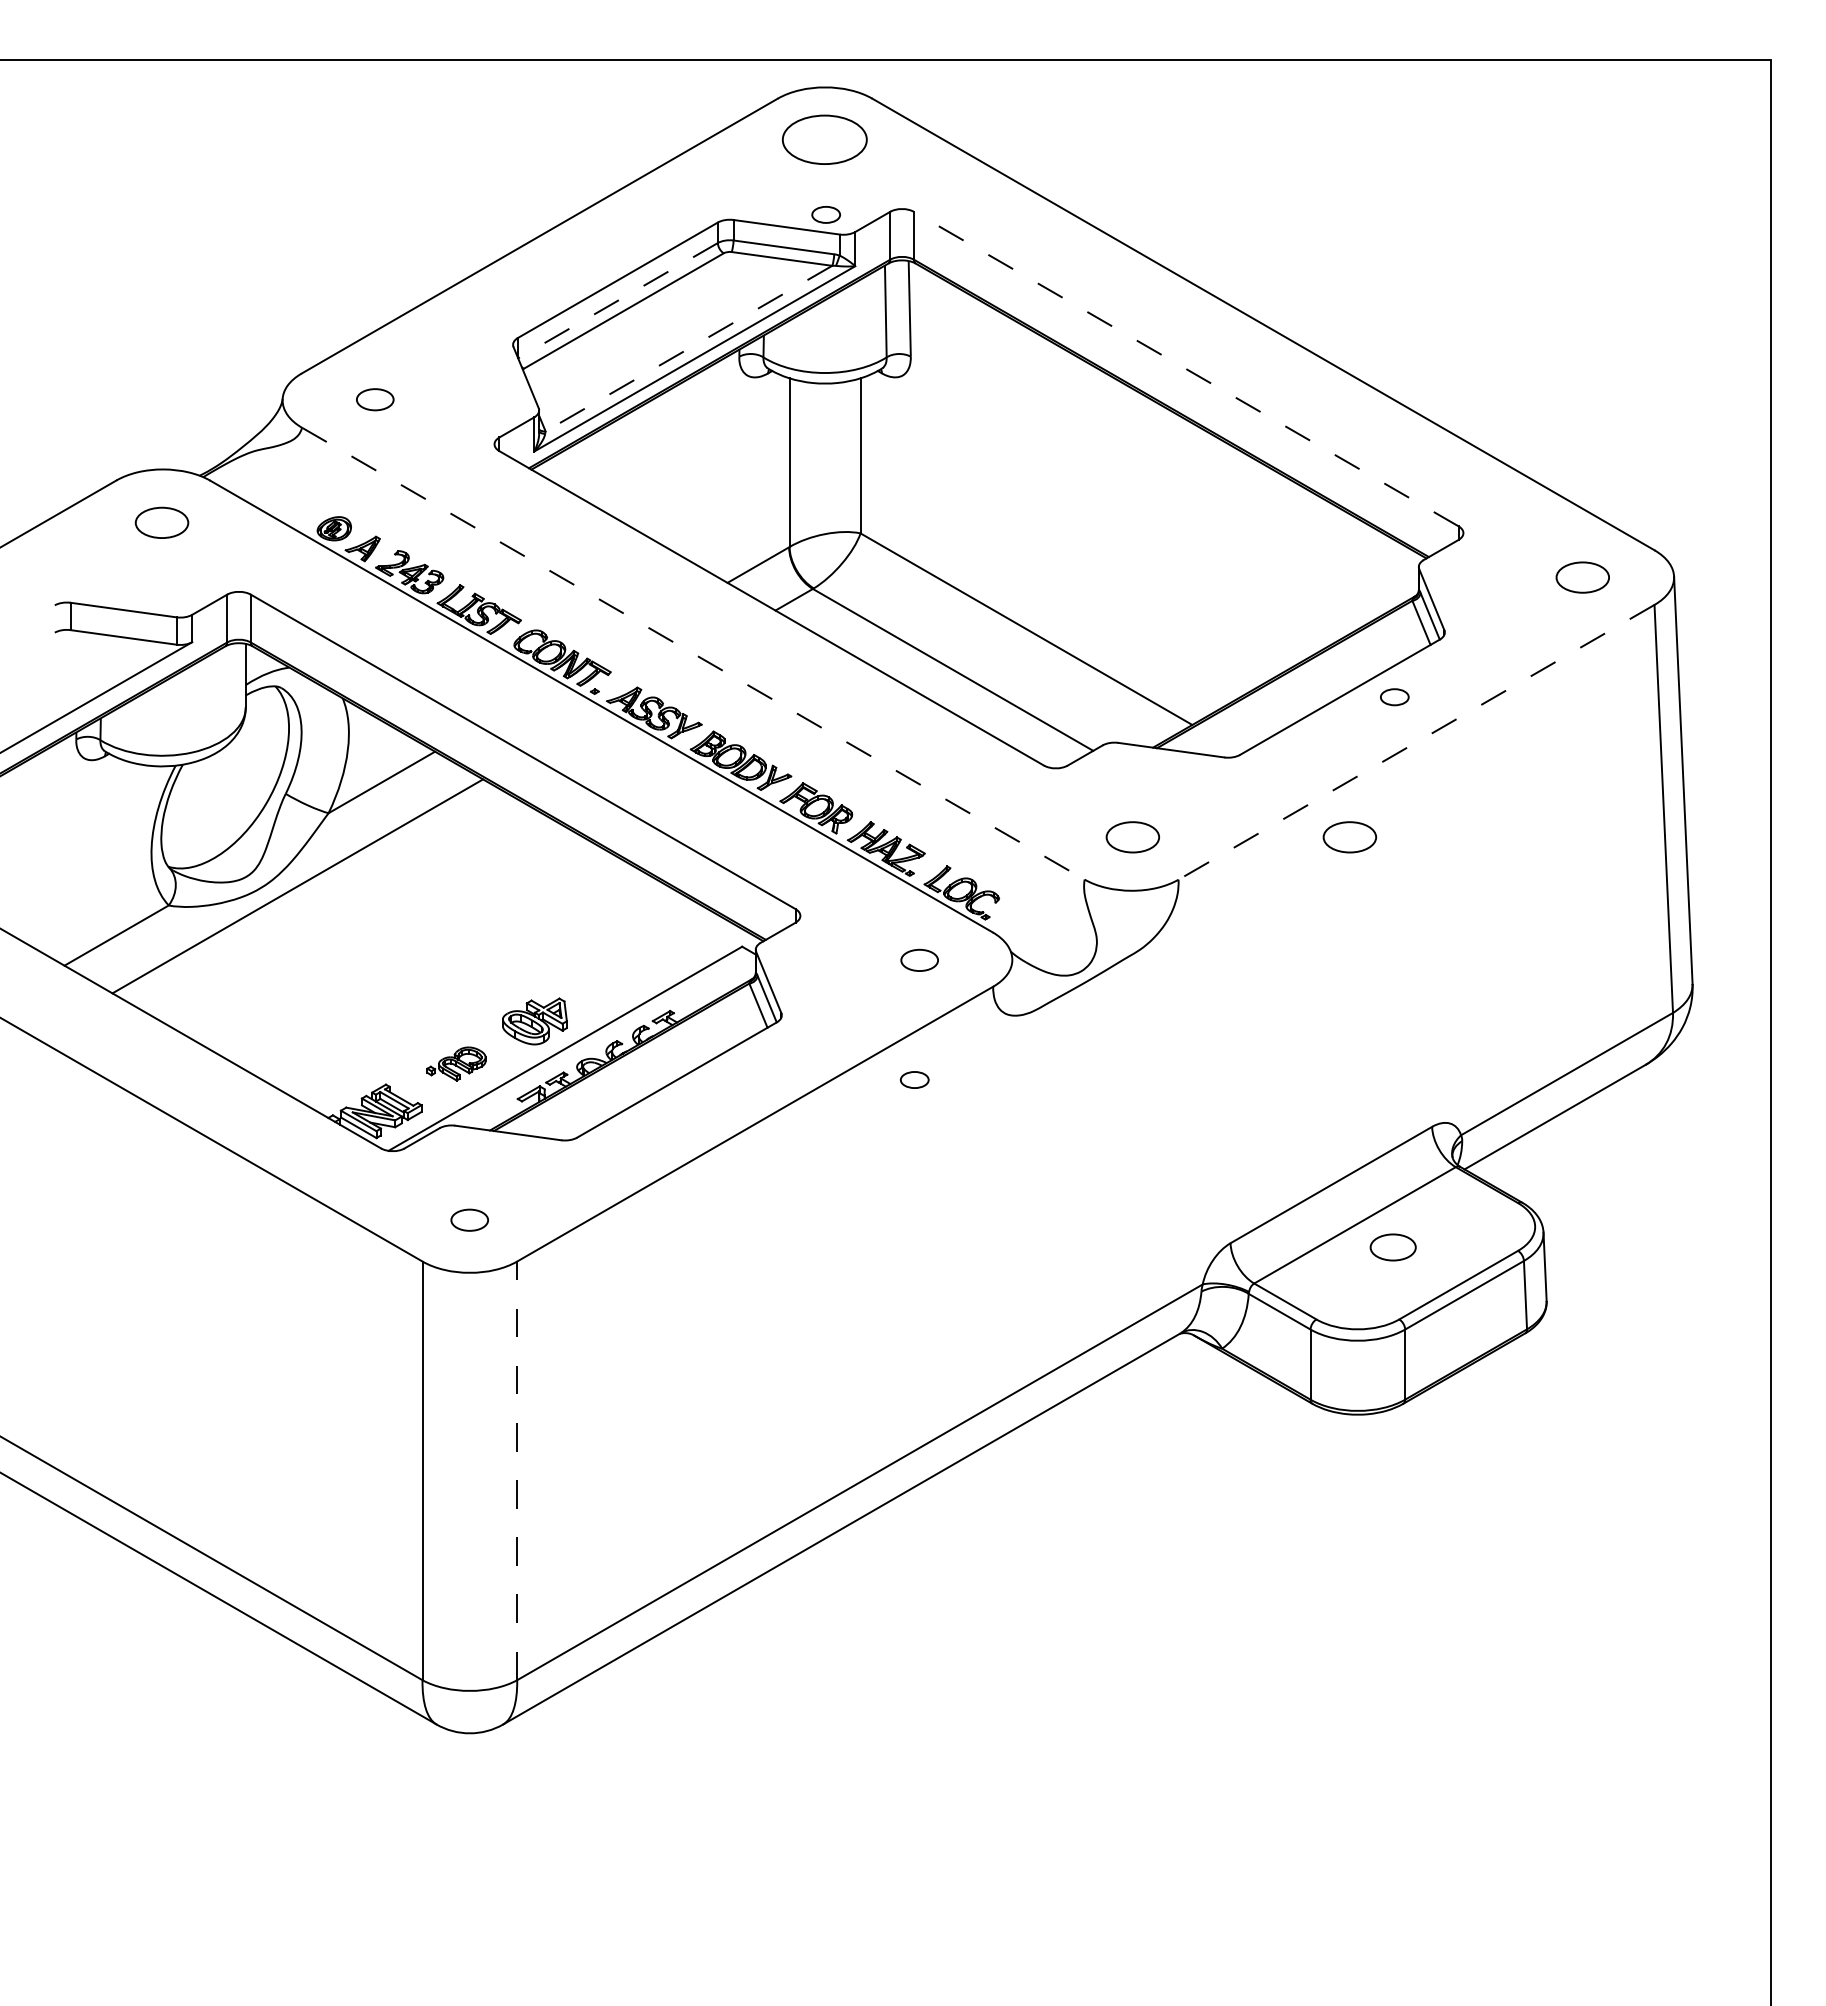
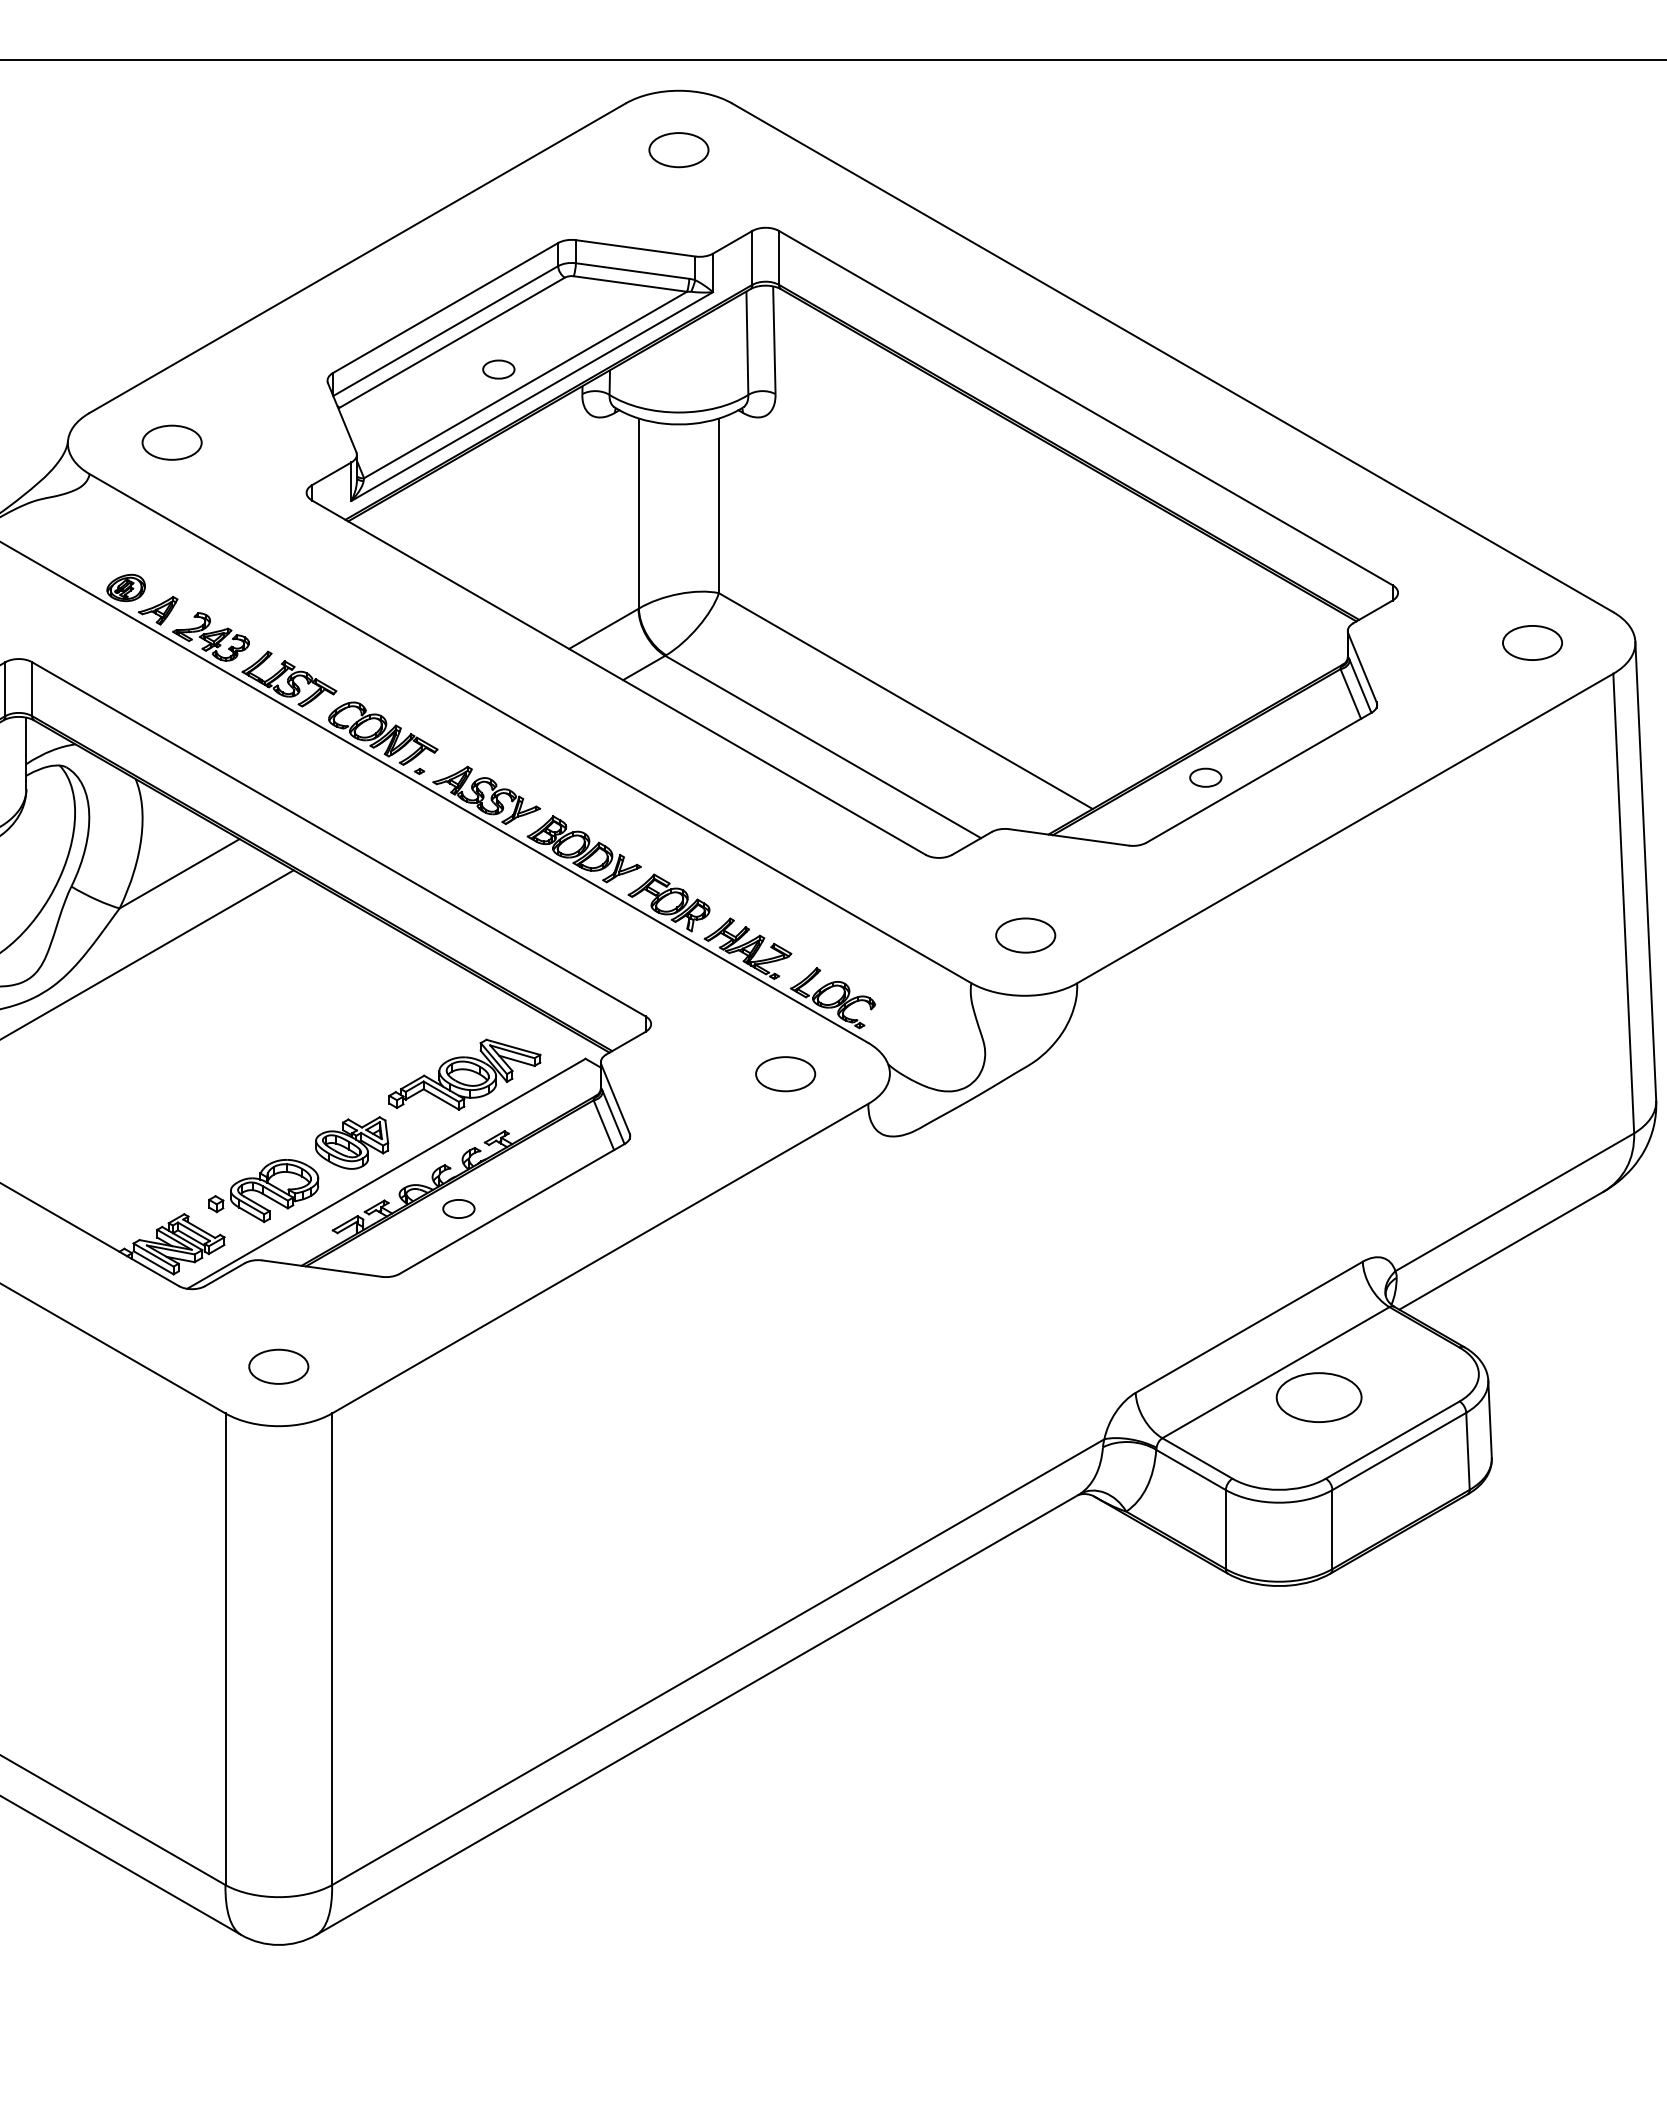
part: (825, 140) -> (679, 150), size x0.62
part: (825, 214) -> (498, 369), moved
line: (617, 300) -> (445, 330), dashed -> solid
line: (688, 348) -> (525, 384), dashed -> solid
line: (1185, 368) -> (1084, 407), dashed -> solid
part: (375, 399) -> (172, 442), size x1.43
line: (693, 653) -> (530, 728), dashed -> solid
part: (1394, 697) -> (1205, 778), moved
line: (1416, 742) -> (1345, 828), dashed -> solid
part: (1349, 837) -> (1269, 935), removed
part: (634, 960) -> (464, 1074), added
part: (919, 960) -> (785, 1074), size x1.43
part: (456, 1063) -> (263, 1190), size x1.67
part: (914, 1079) -> (458, 1208), moved
part: (469, 1220) -> (278, 1367), size x1.43
part: (1392, 1247) -> (1318, 1397), size x1.67
line: (517, 1470) -> (332, 1648), dashed -> solid

